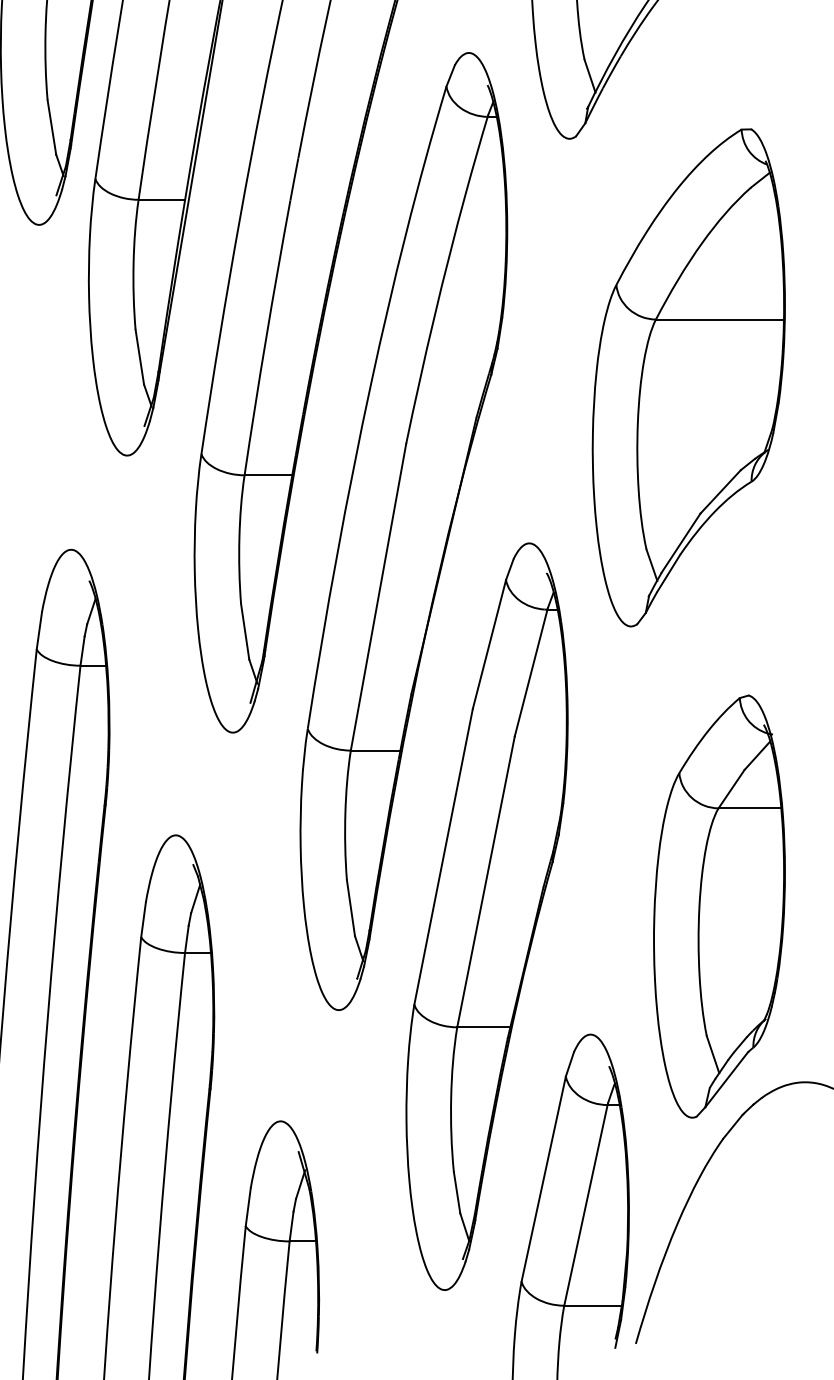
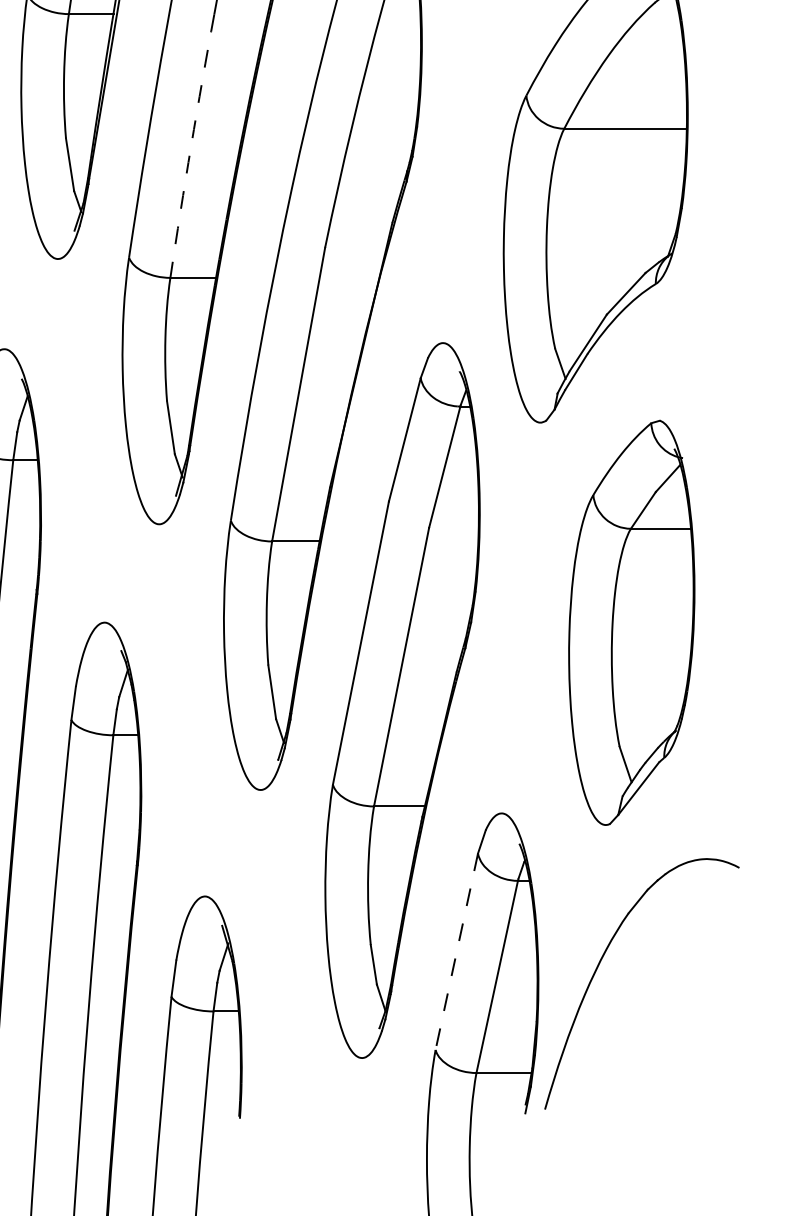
arc: (266, 337) -> (191, 145), solid -> dashed
part: (719, 906) -> (631, 622), moved
line: (543, 1179) -> (456, 952), solid -> dashed

